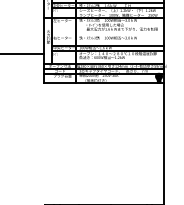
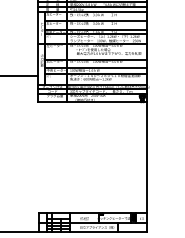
line: (108, 35) -> (96, 59), added

